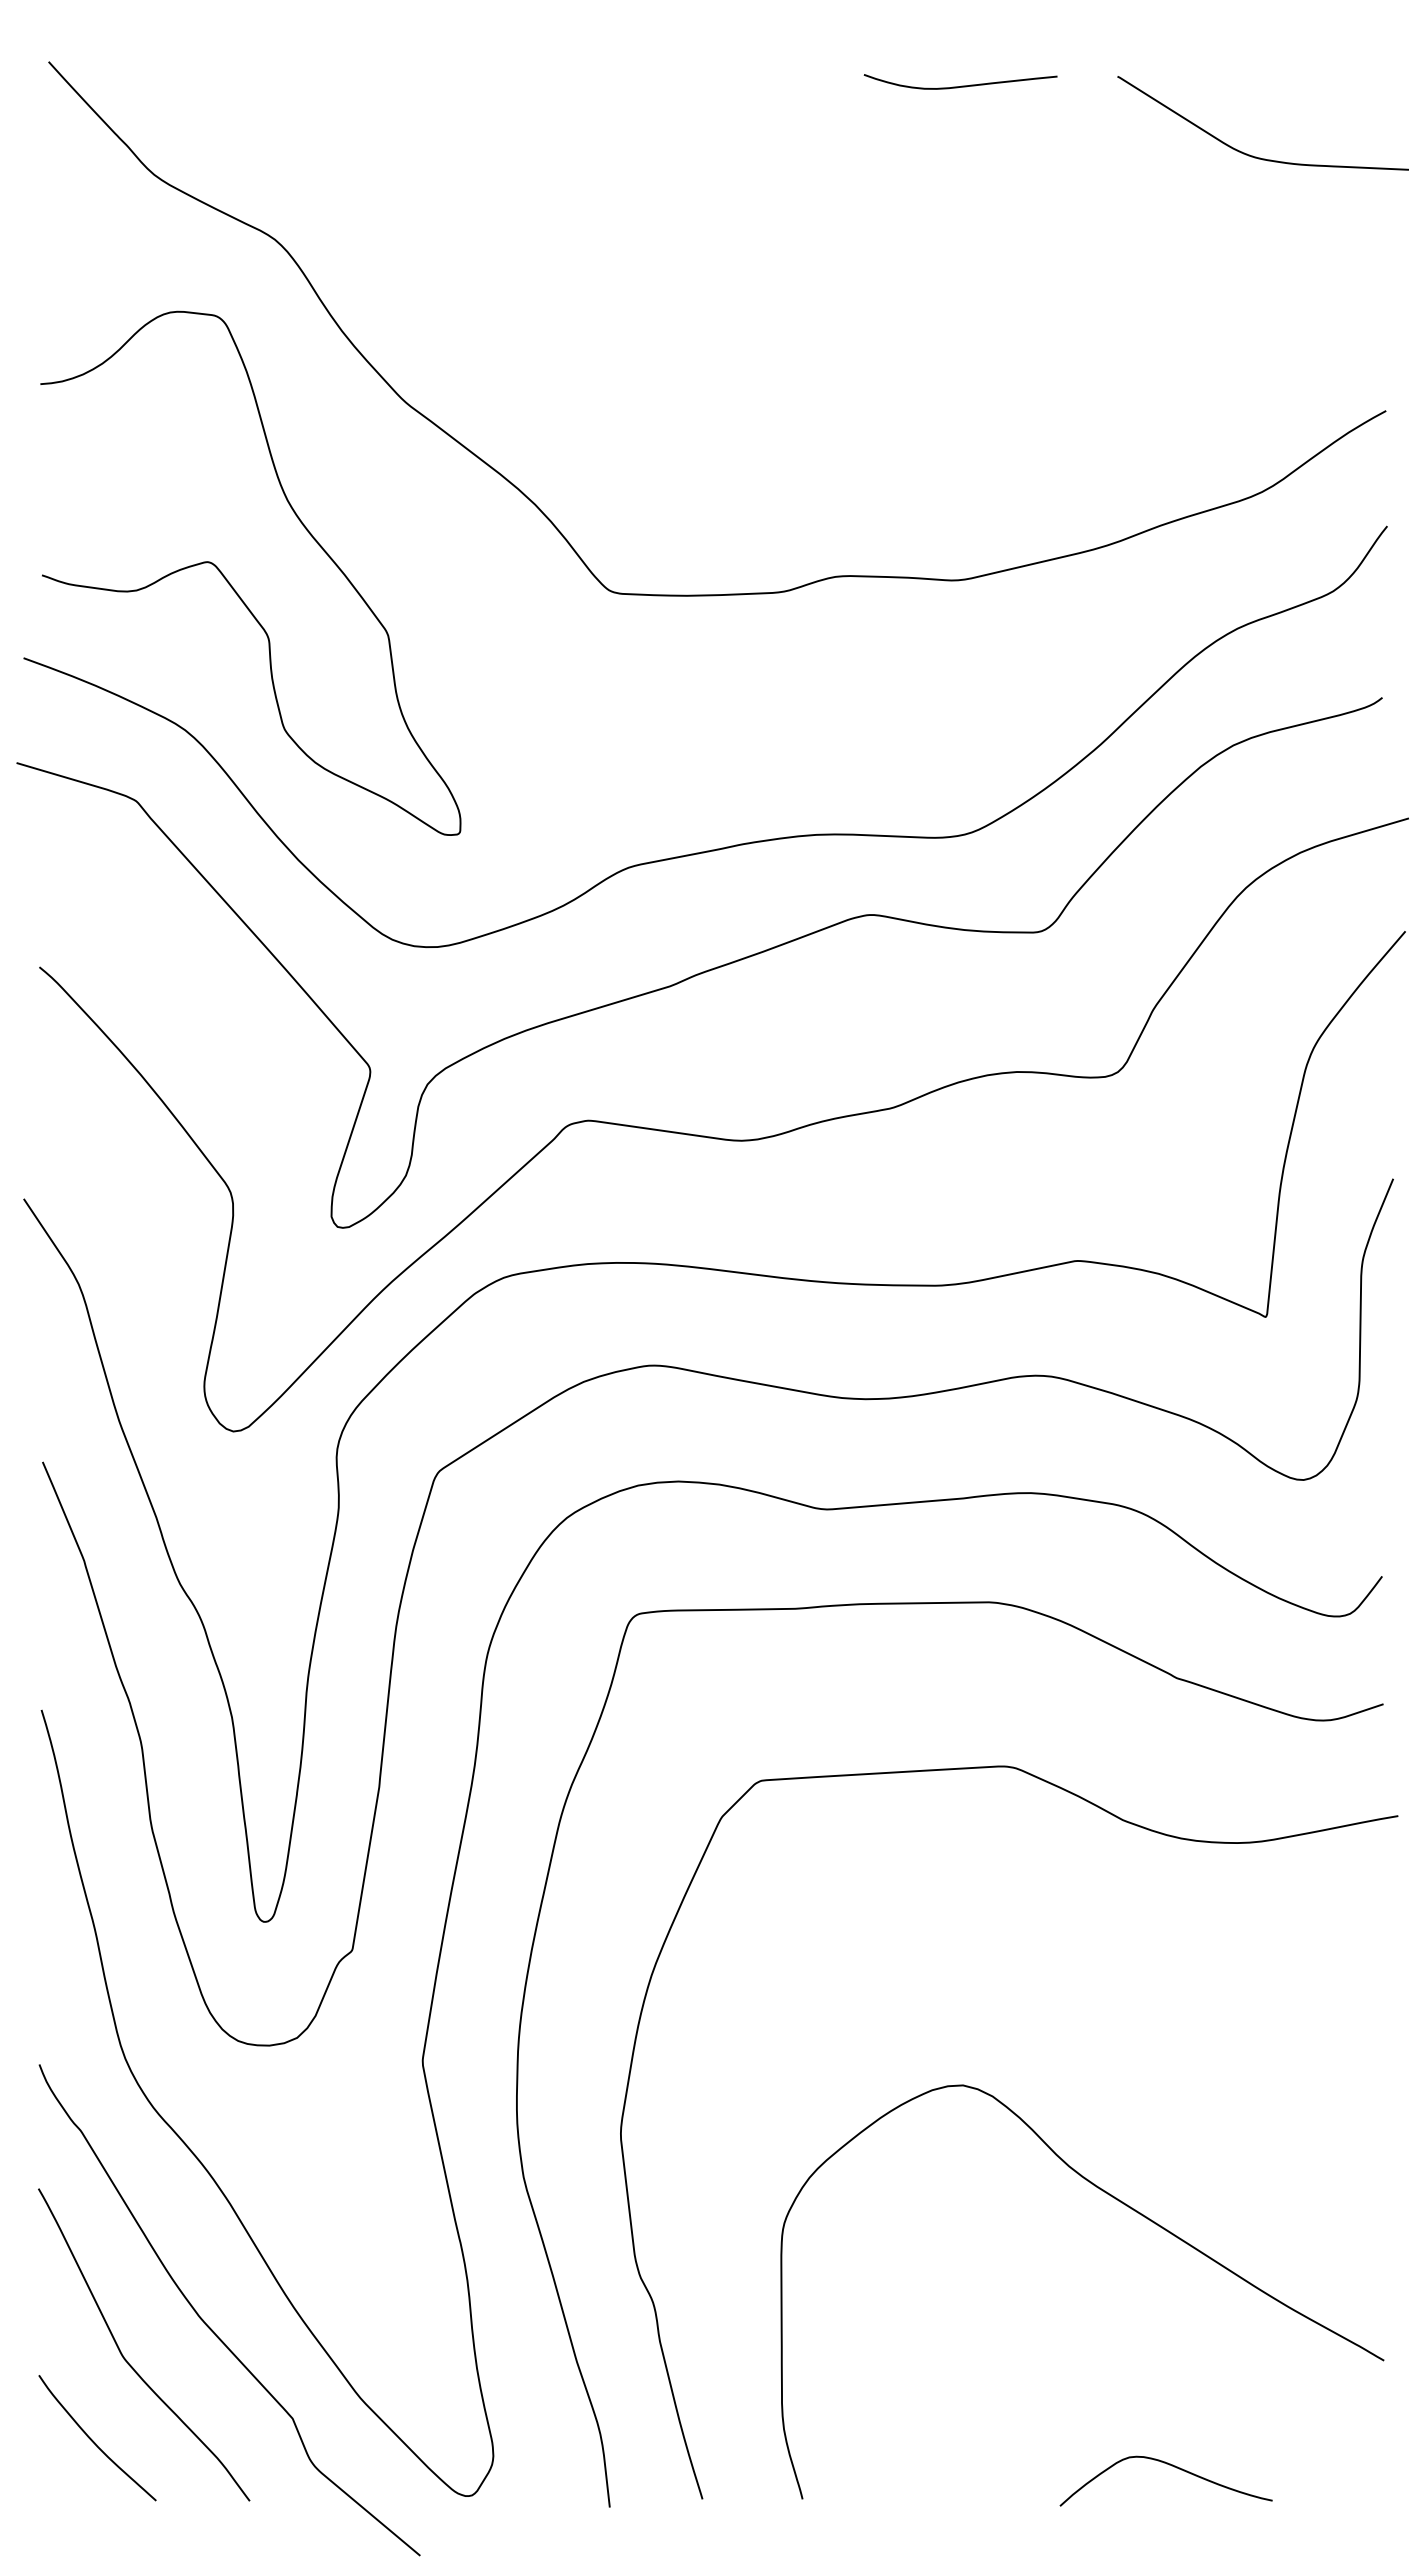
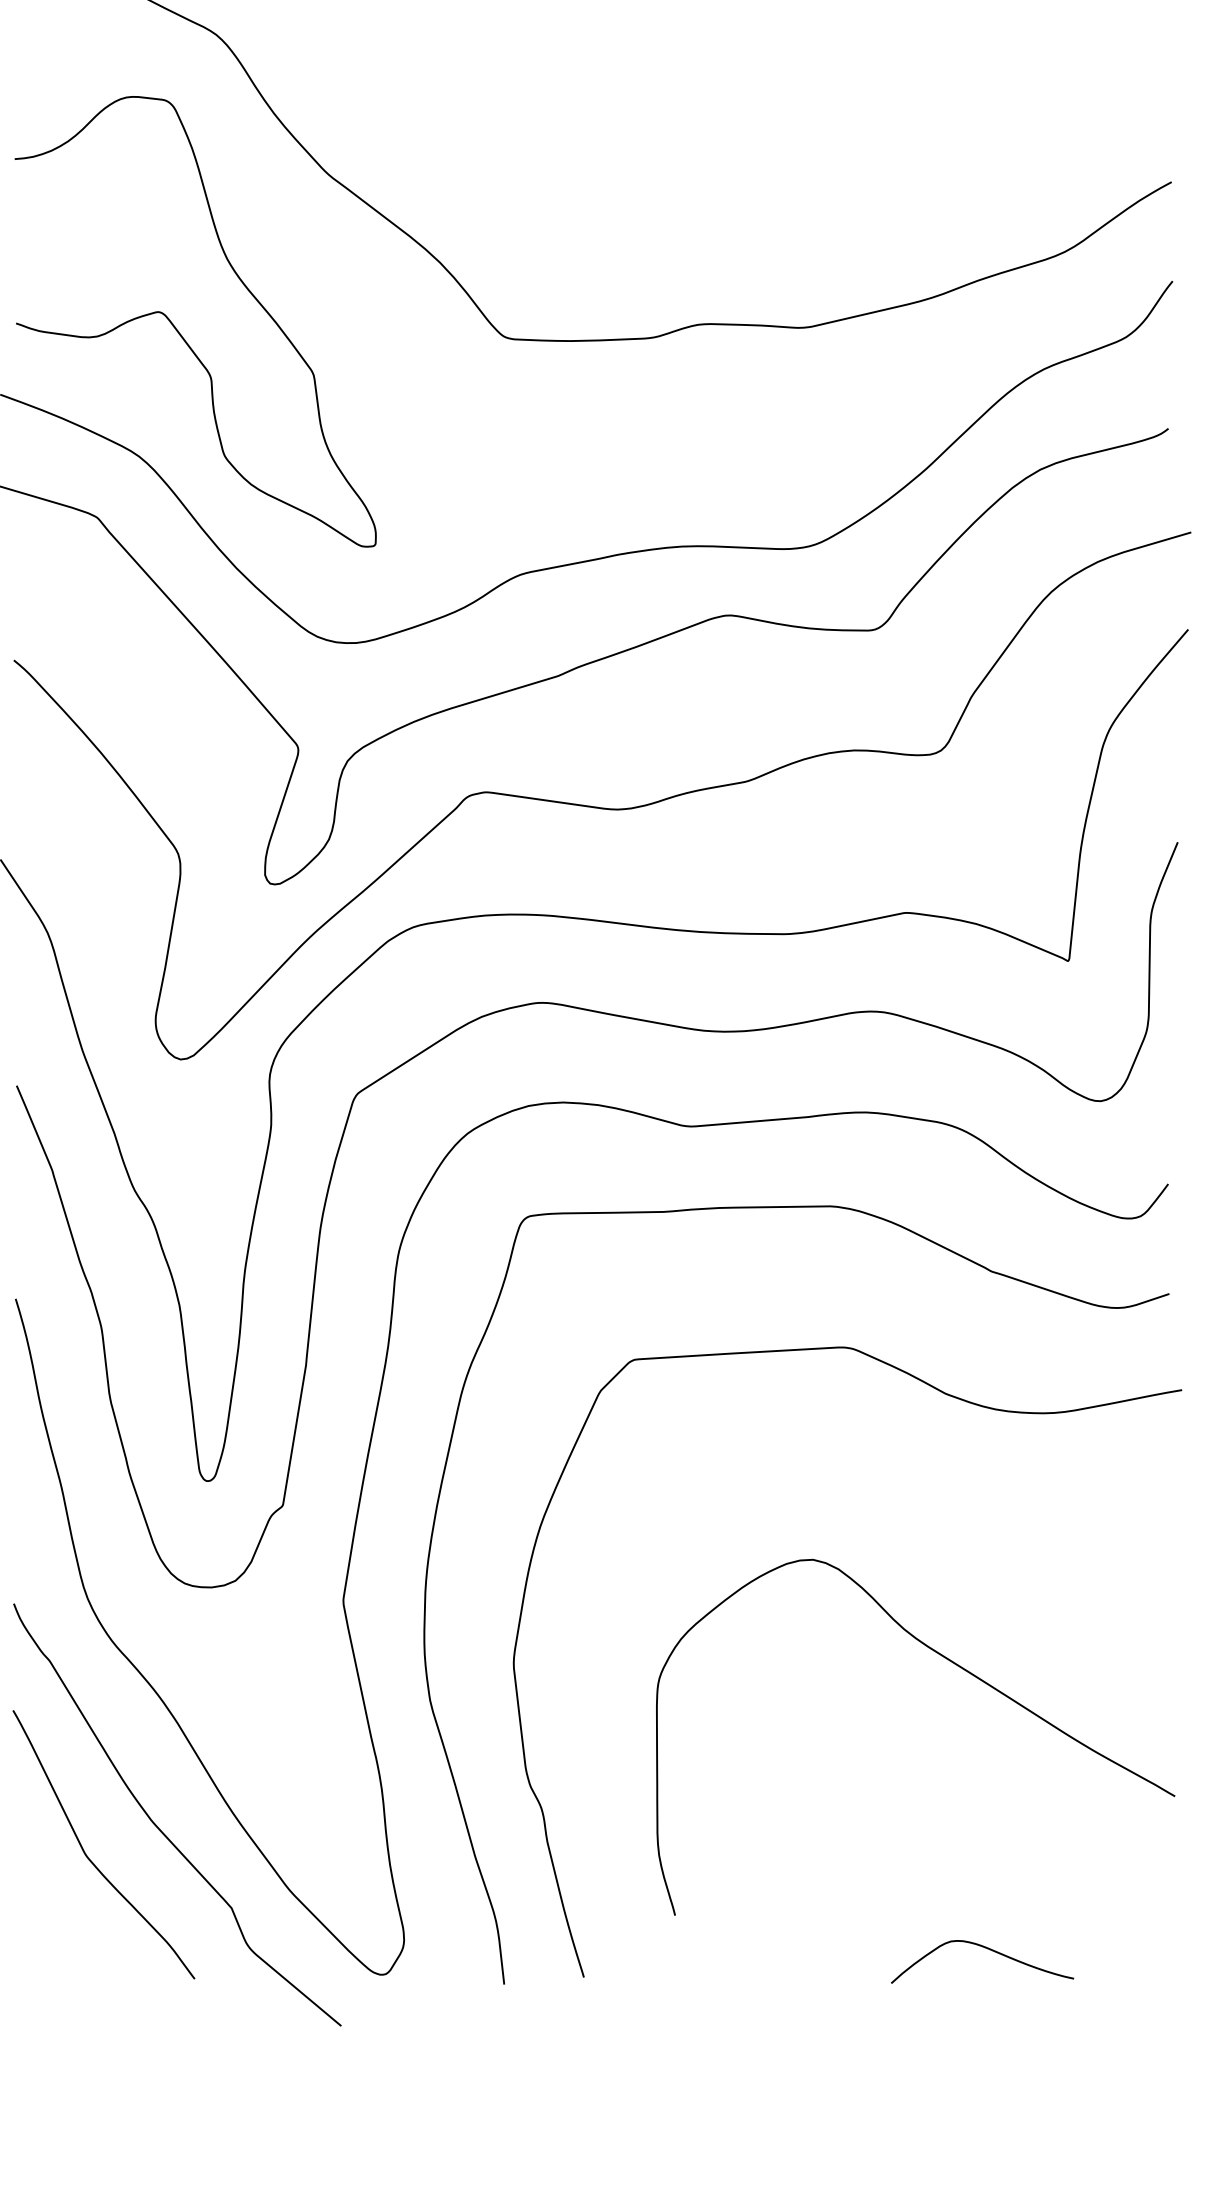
curve: (1129, 2208) -> (956, 1665), moved
curve: (94, 2441) -> (61, 1927), removed

